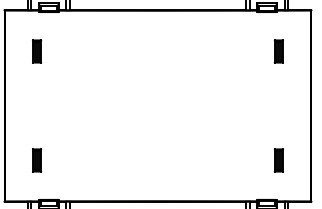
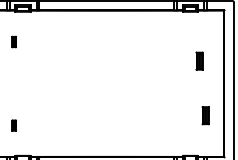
part: (37, 51) -> (14, 42), size x0.6
part: (278, 51) -> (199, 61), moved
part: (37, 160) -> (14, 125), size x0.6
part: (278, 160) -> (205, 115), moved

